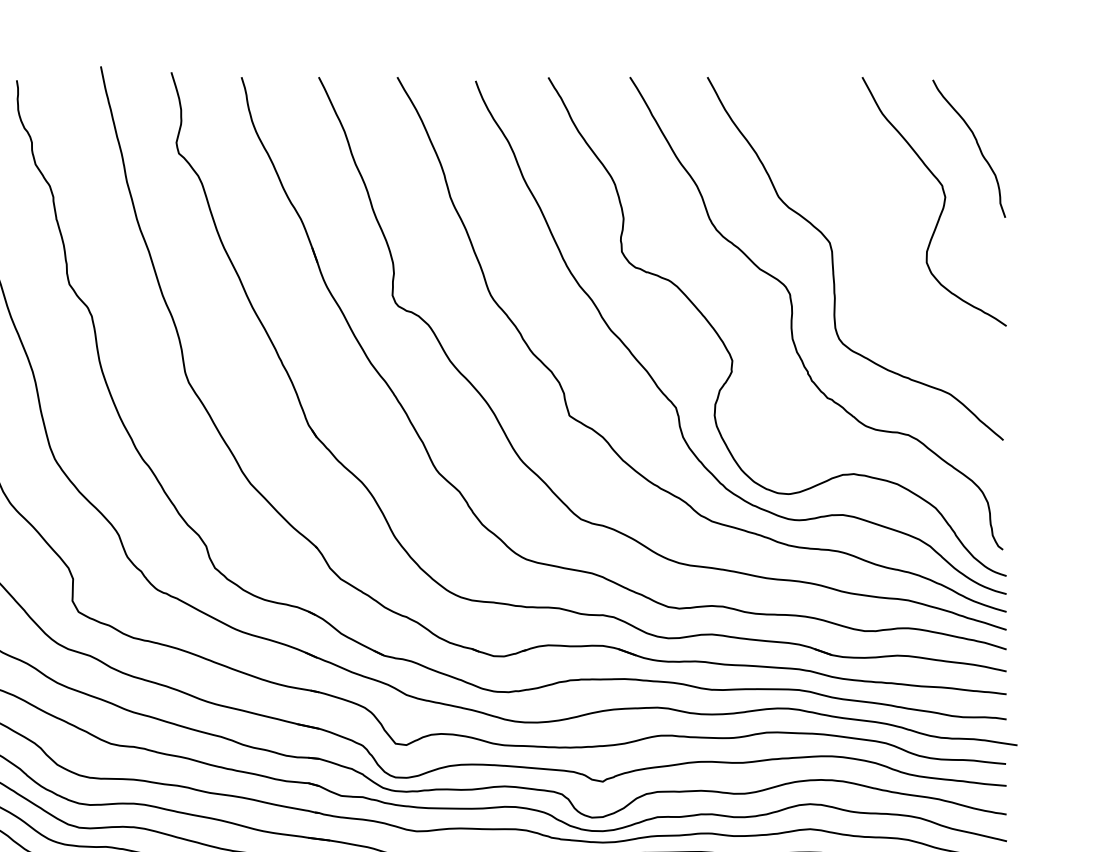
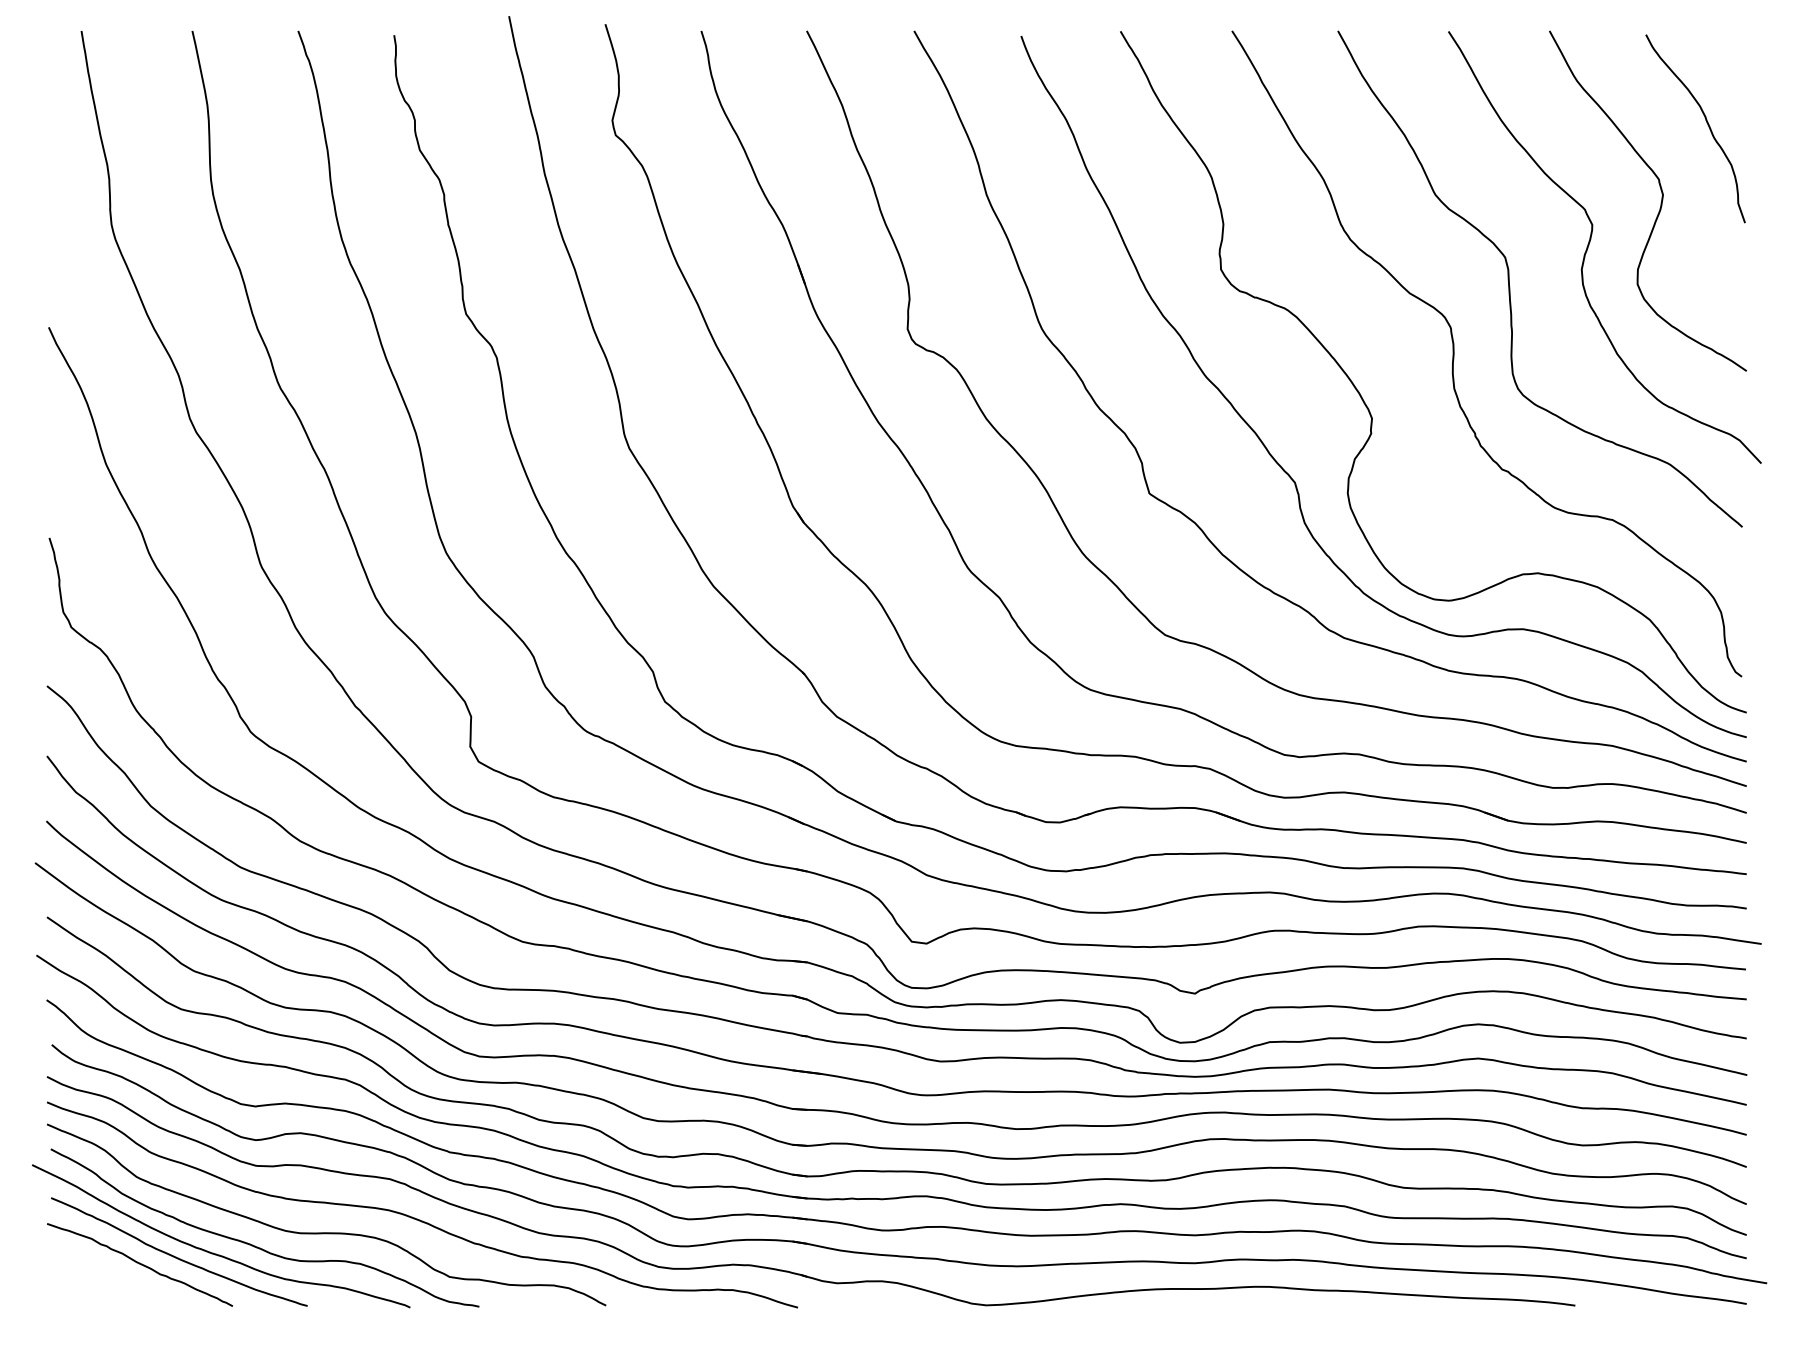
curve: (892, 232) -> (1590, 242), added

